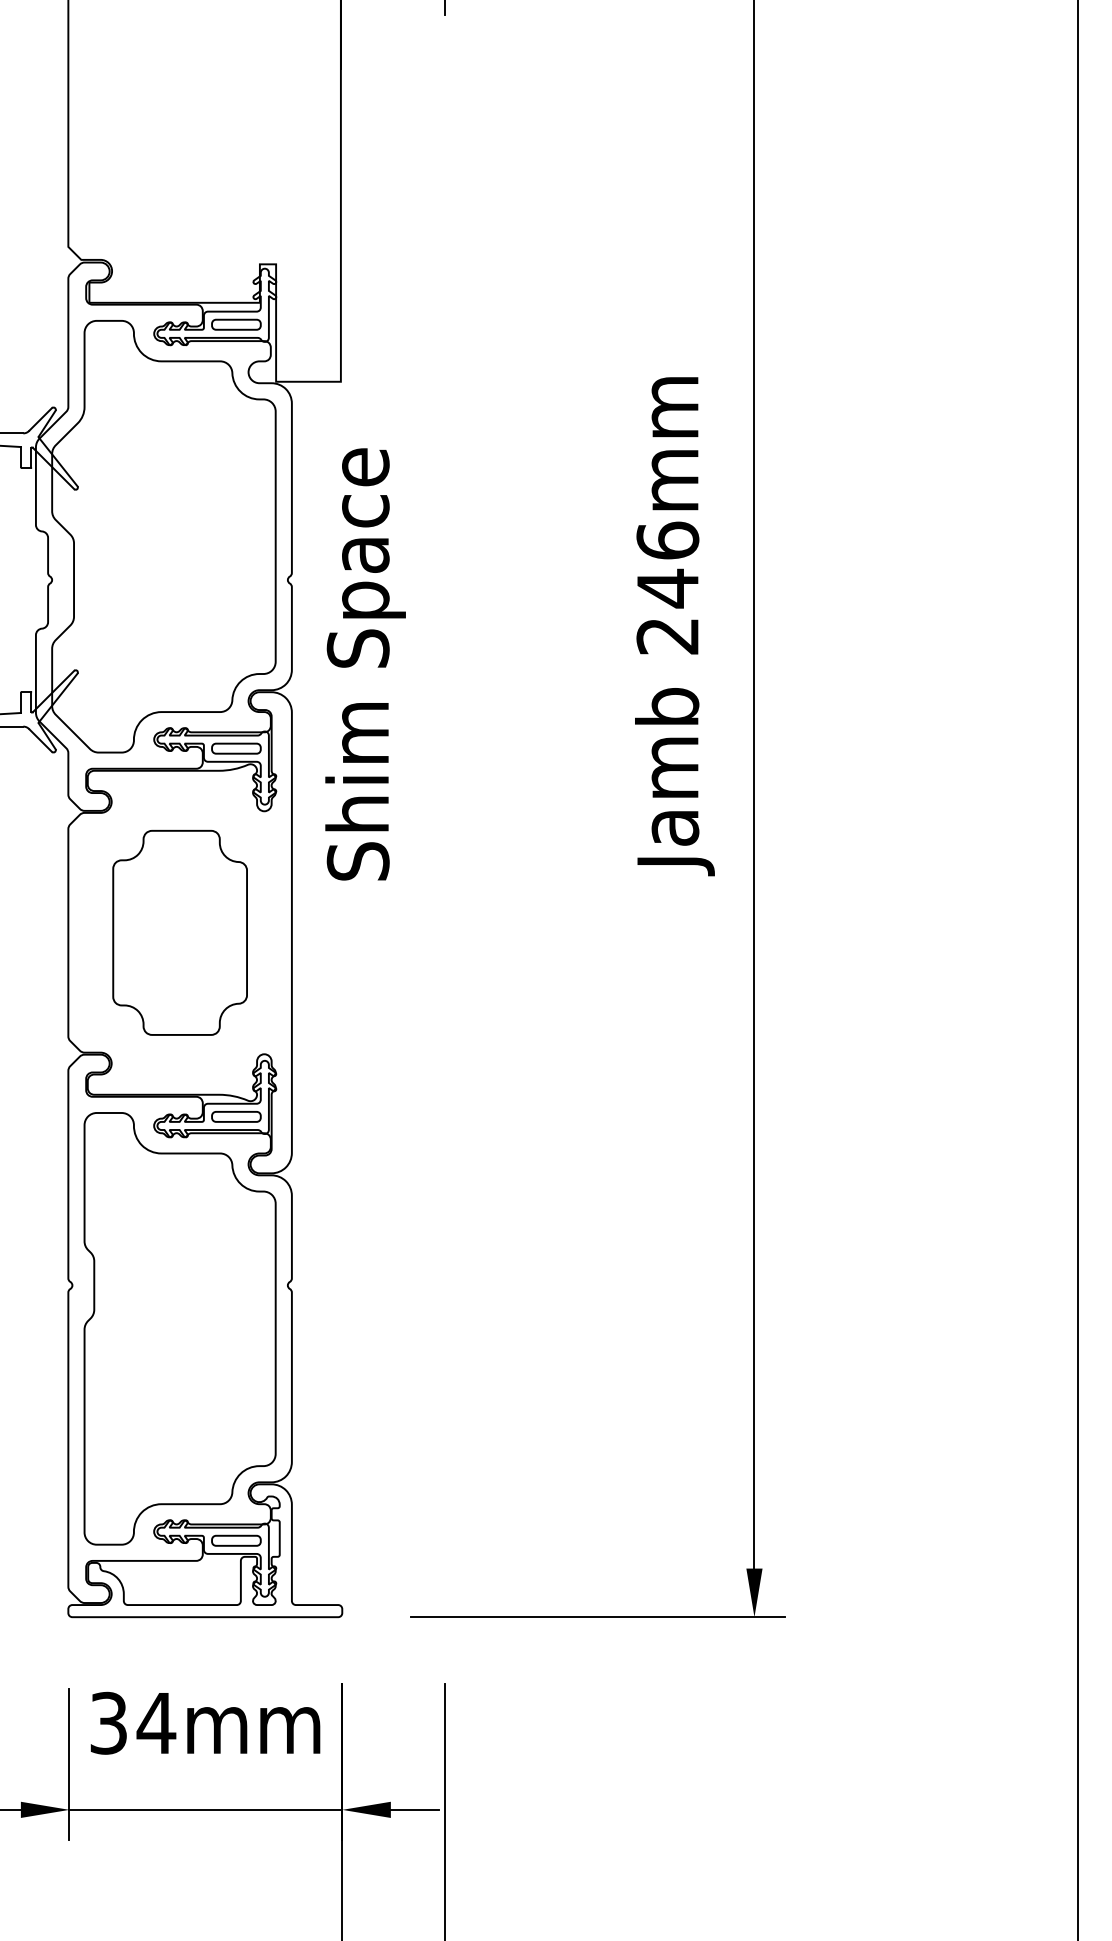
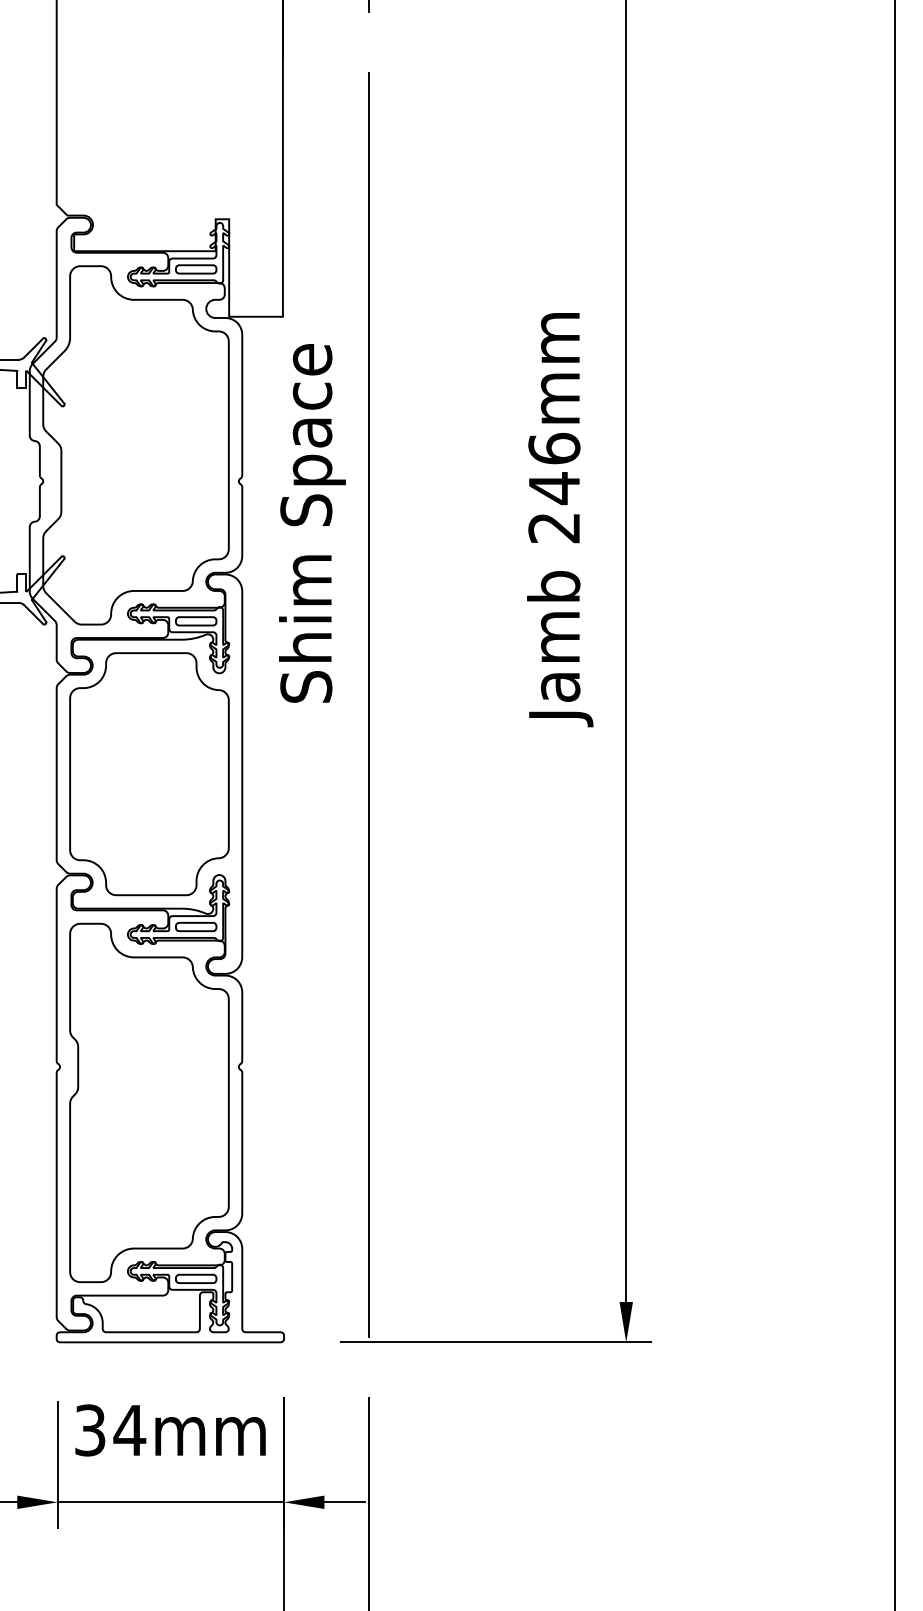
text: (365, 664) -> (312, 523), moved
line: (445, 848) -> (369, 704), added
part: (180, 933) -> (149, 774), size x1.43

